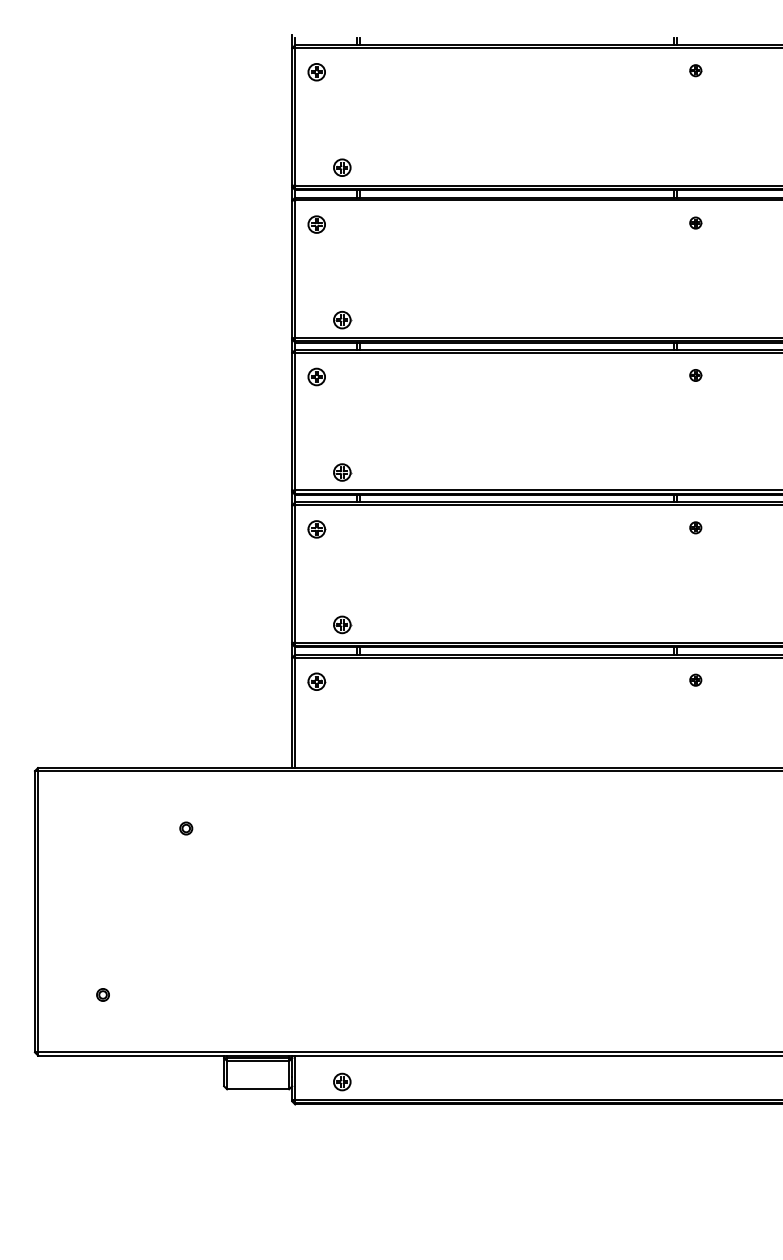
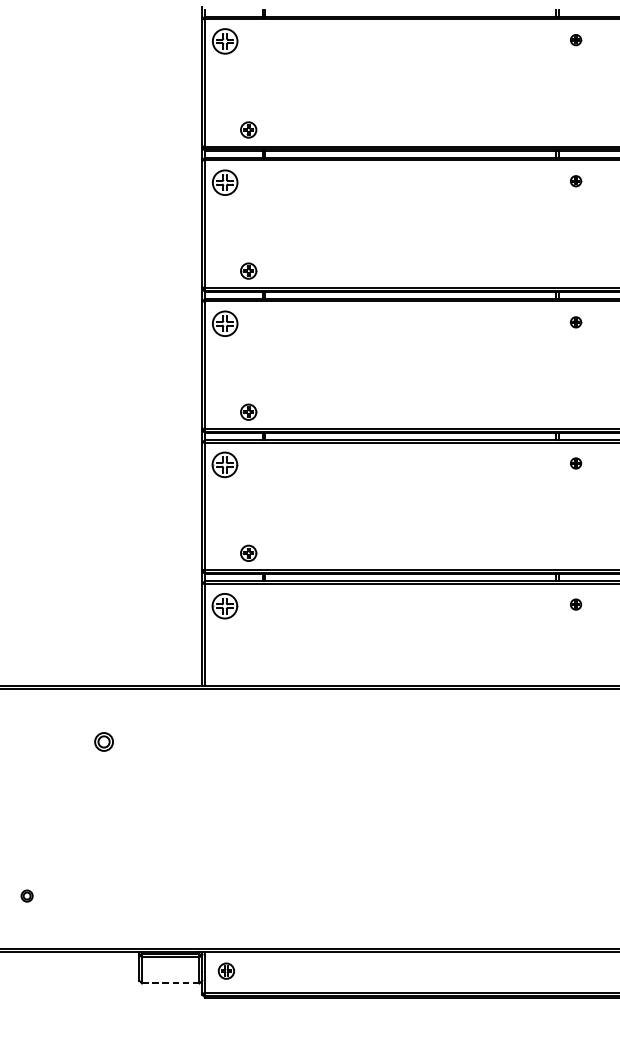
part: (316, 72) -> (224, 41), size x1.6
part: (316, 224) -> (224, 182), size x1.6
part: (316, 376) -> (224, 323), size x1.6
part: (316, 529) -> (224, 465), size x1.6
part: (316, 681) -> (224, 605), size x1.6
part: (186, 828) -> (104, 741), size x1.6
part: (342, 1081) -> (226, 970), moved
line: (257, 1089) -> (170, 983), solid -> dashed

